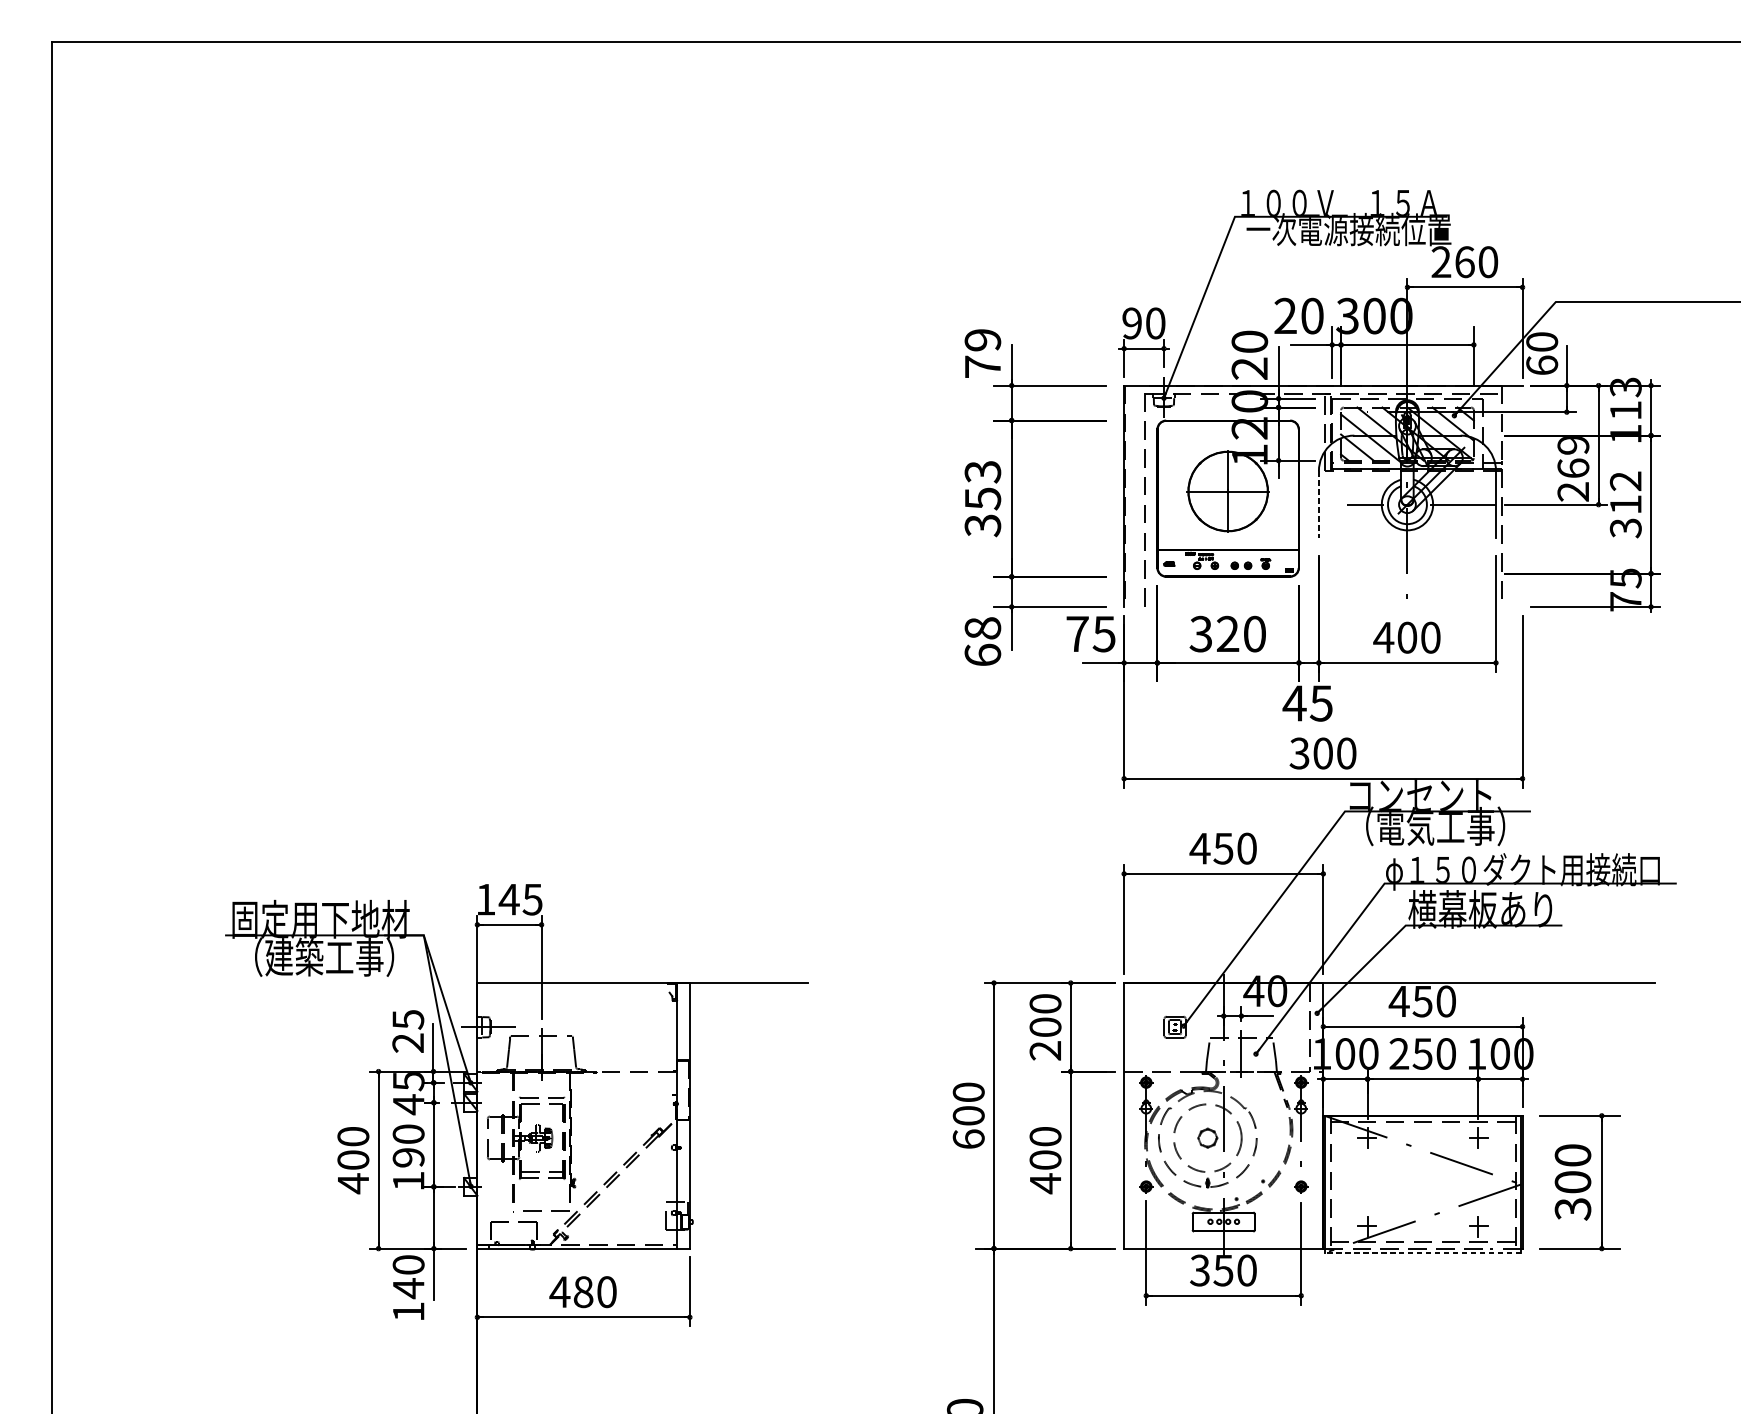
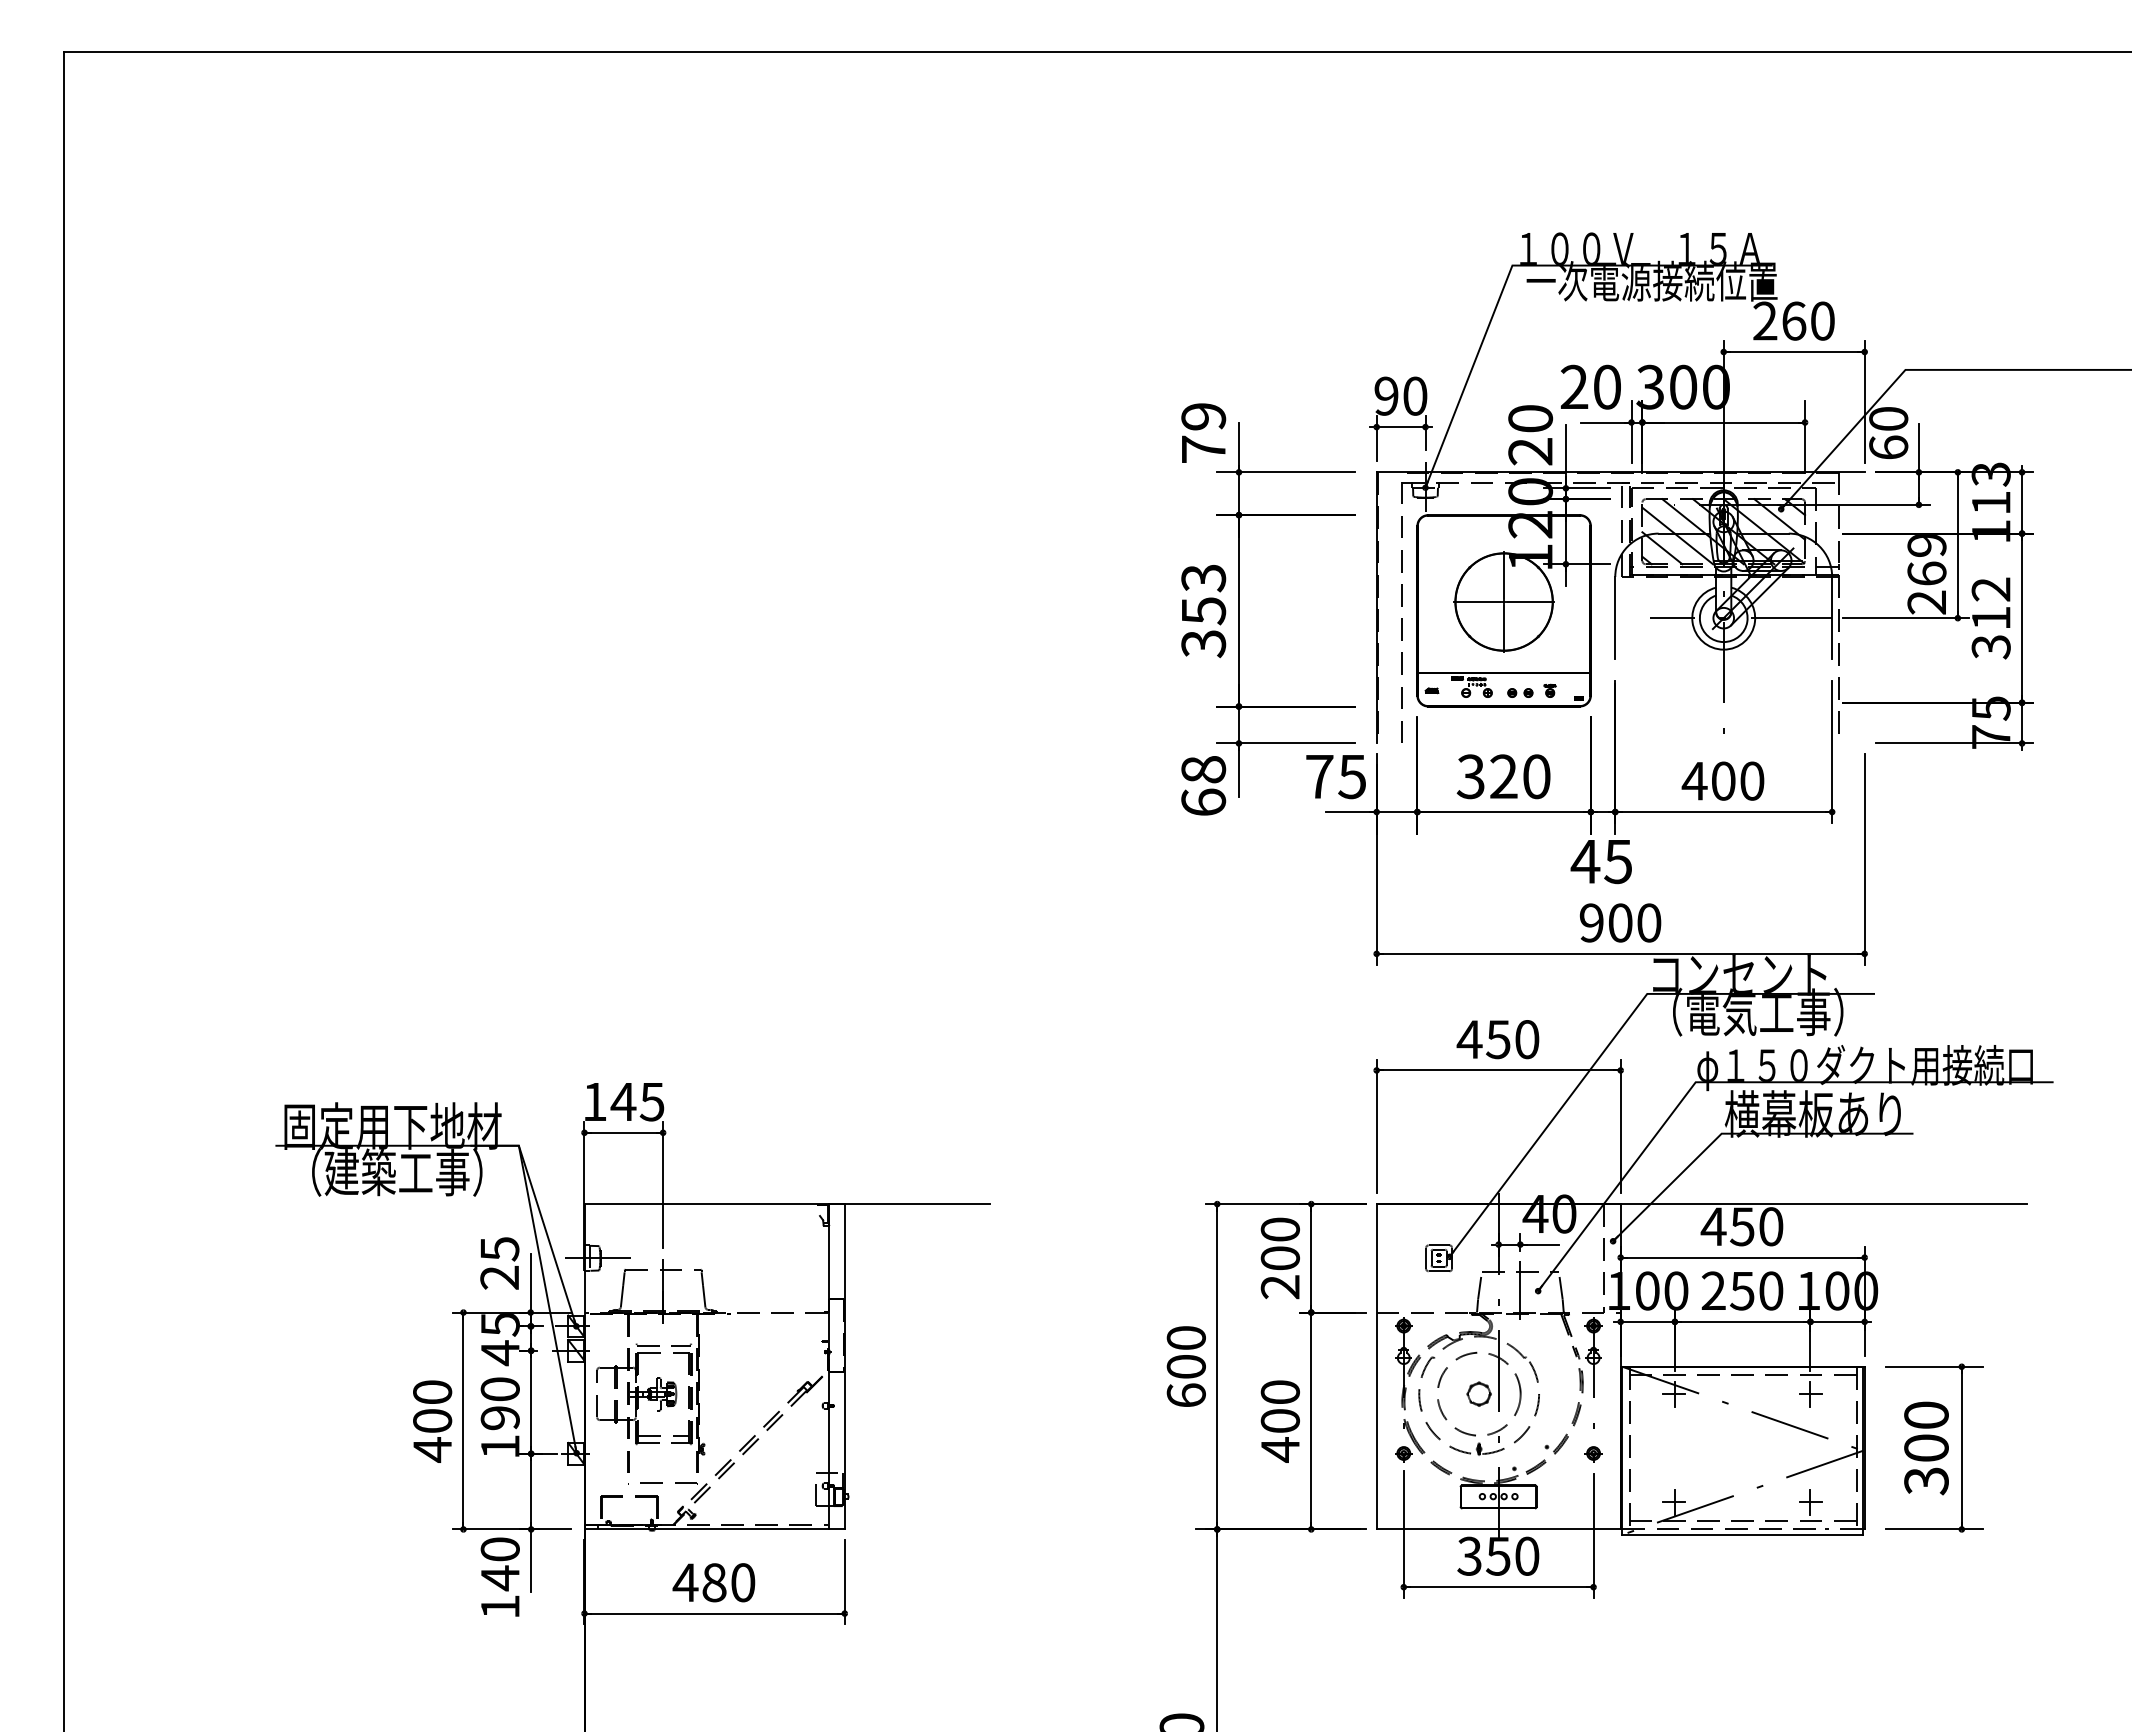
line: (1319, 504) -> (1615, 618), dashed -> solid
text: (1299, 753) -> (1591, 922), 300 -> 900
line: (1422, 1252) -> (1742, 1534), dashed -> solid

